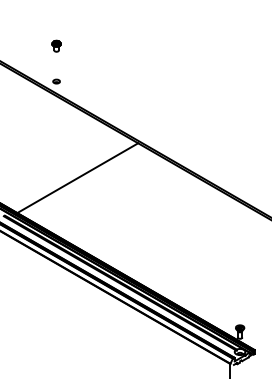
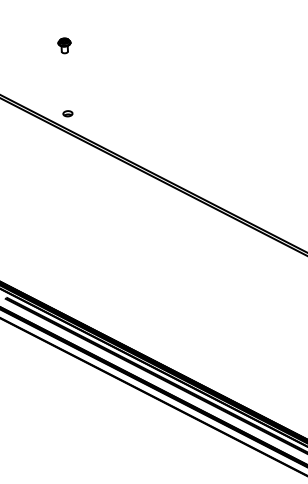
part: (56, 45) -> (64, 44), moved
line: (77, 178) -> (102, 243), removed

